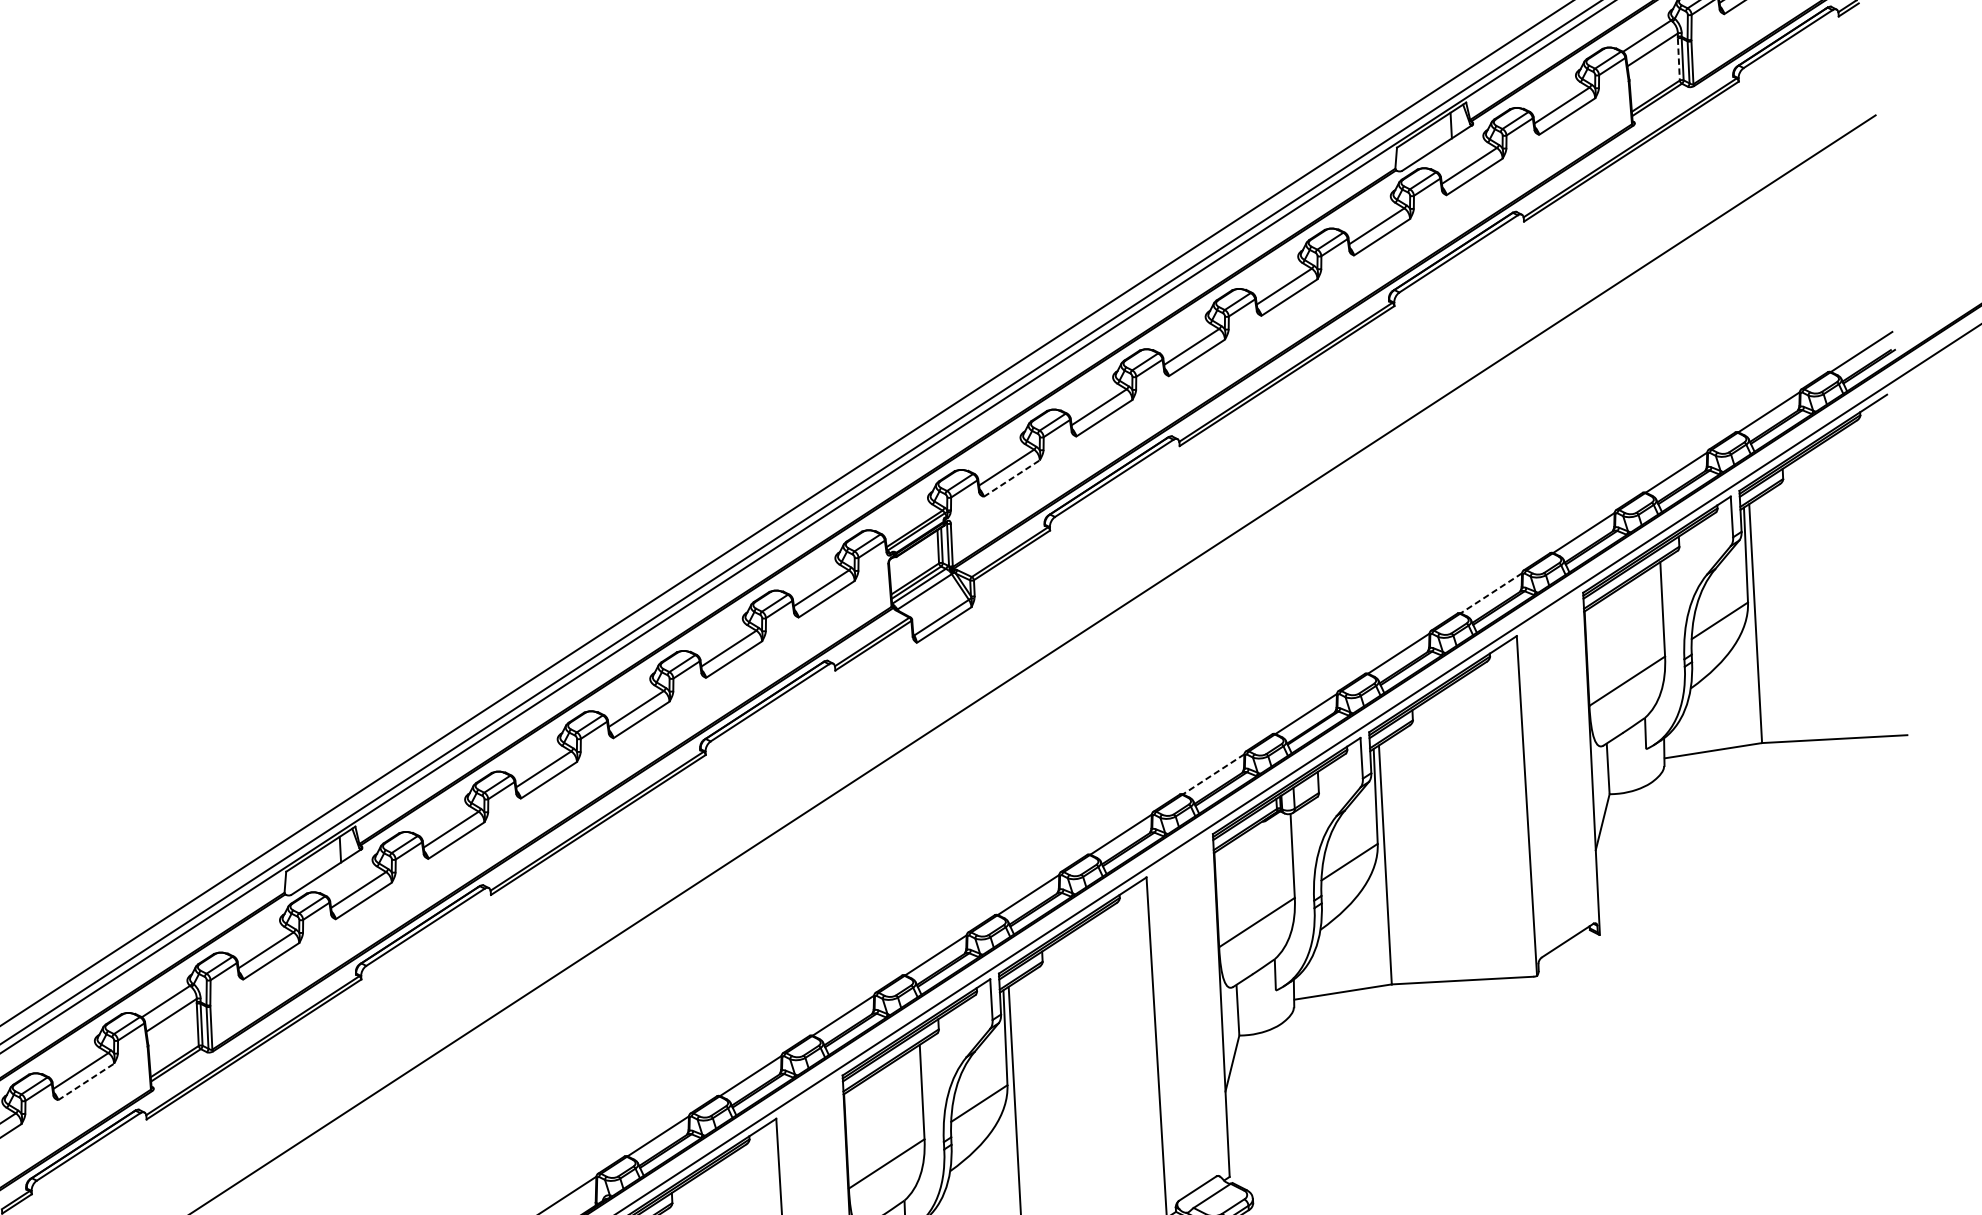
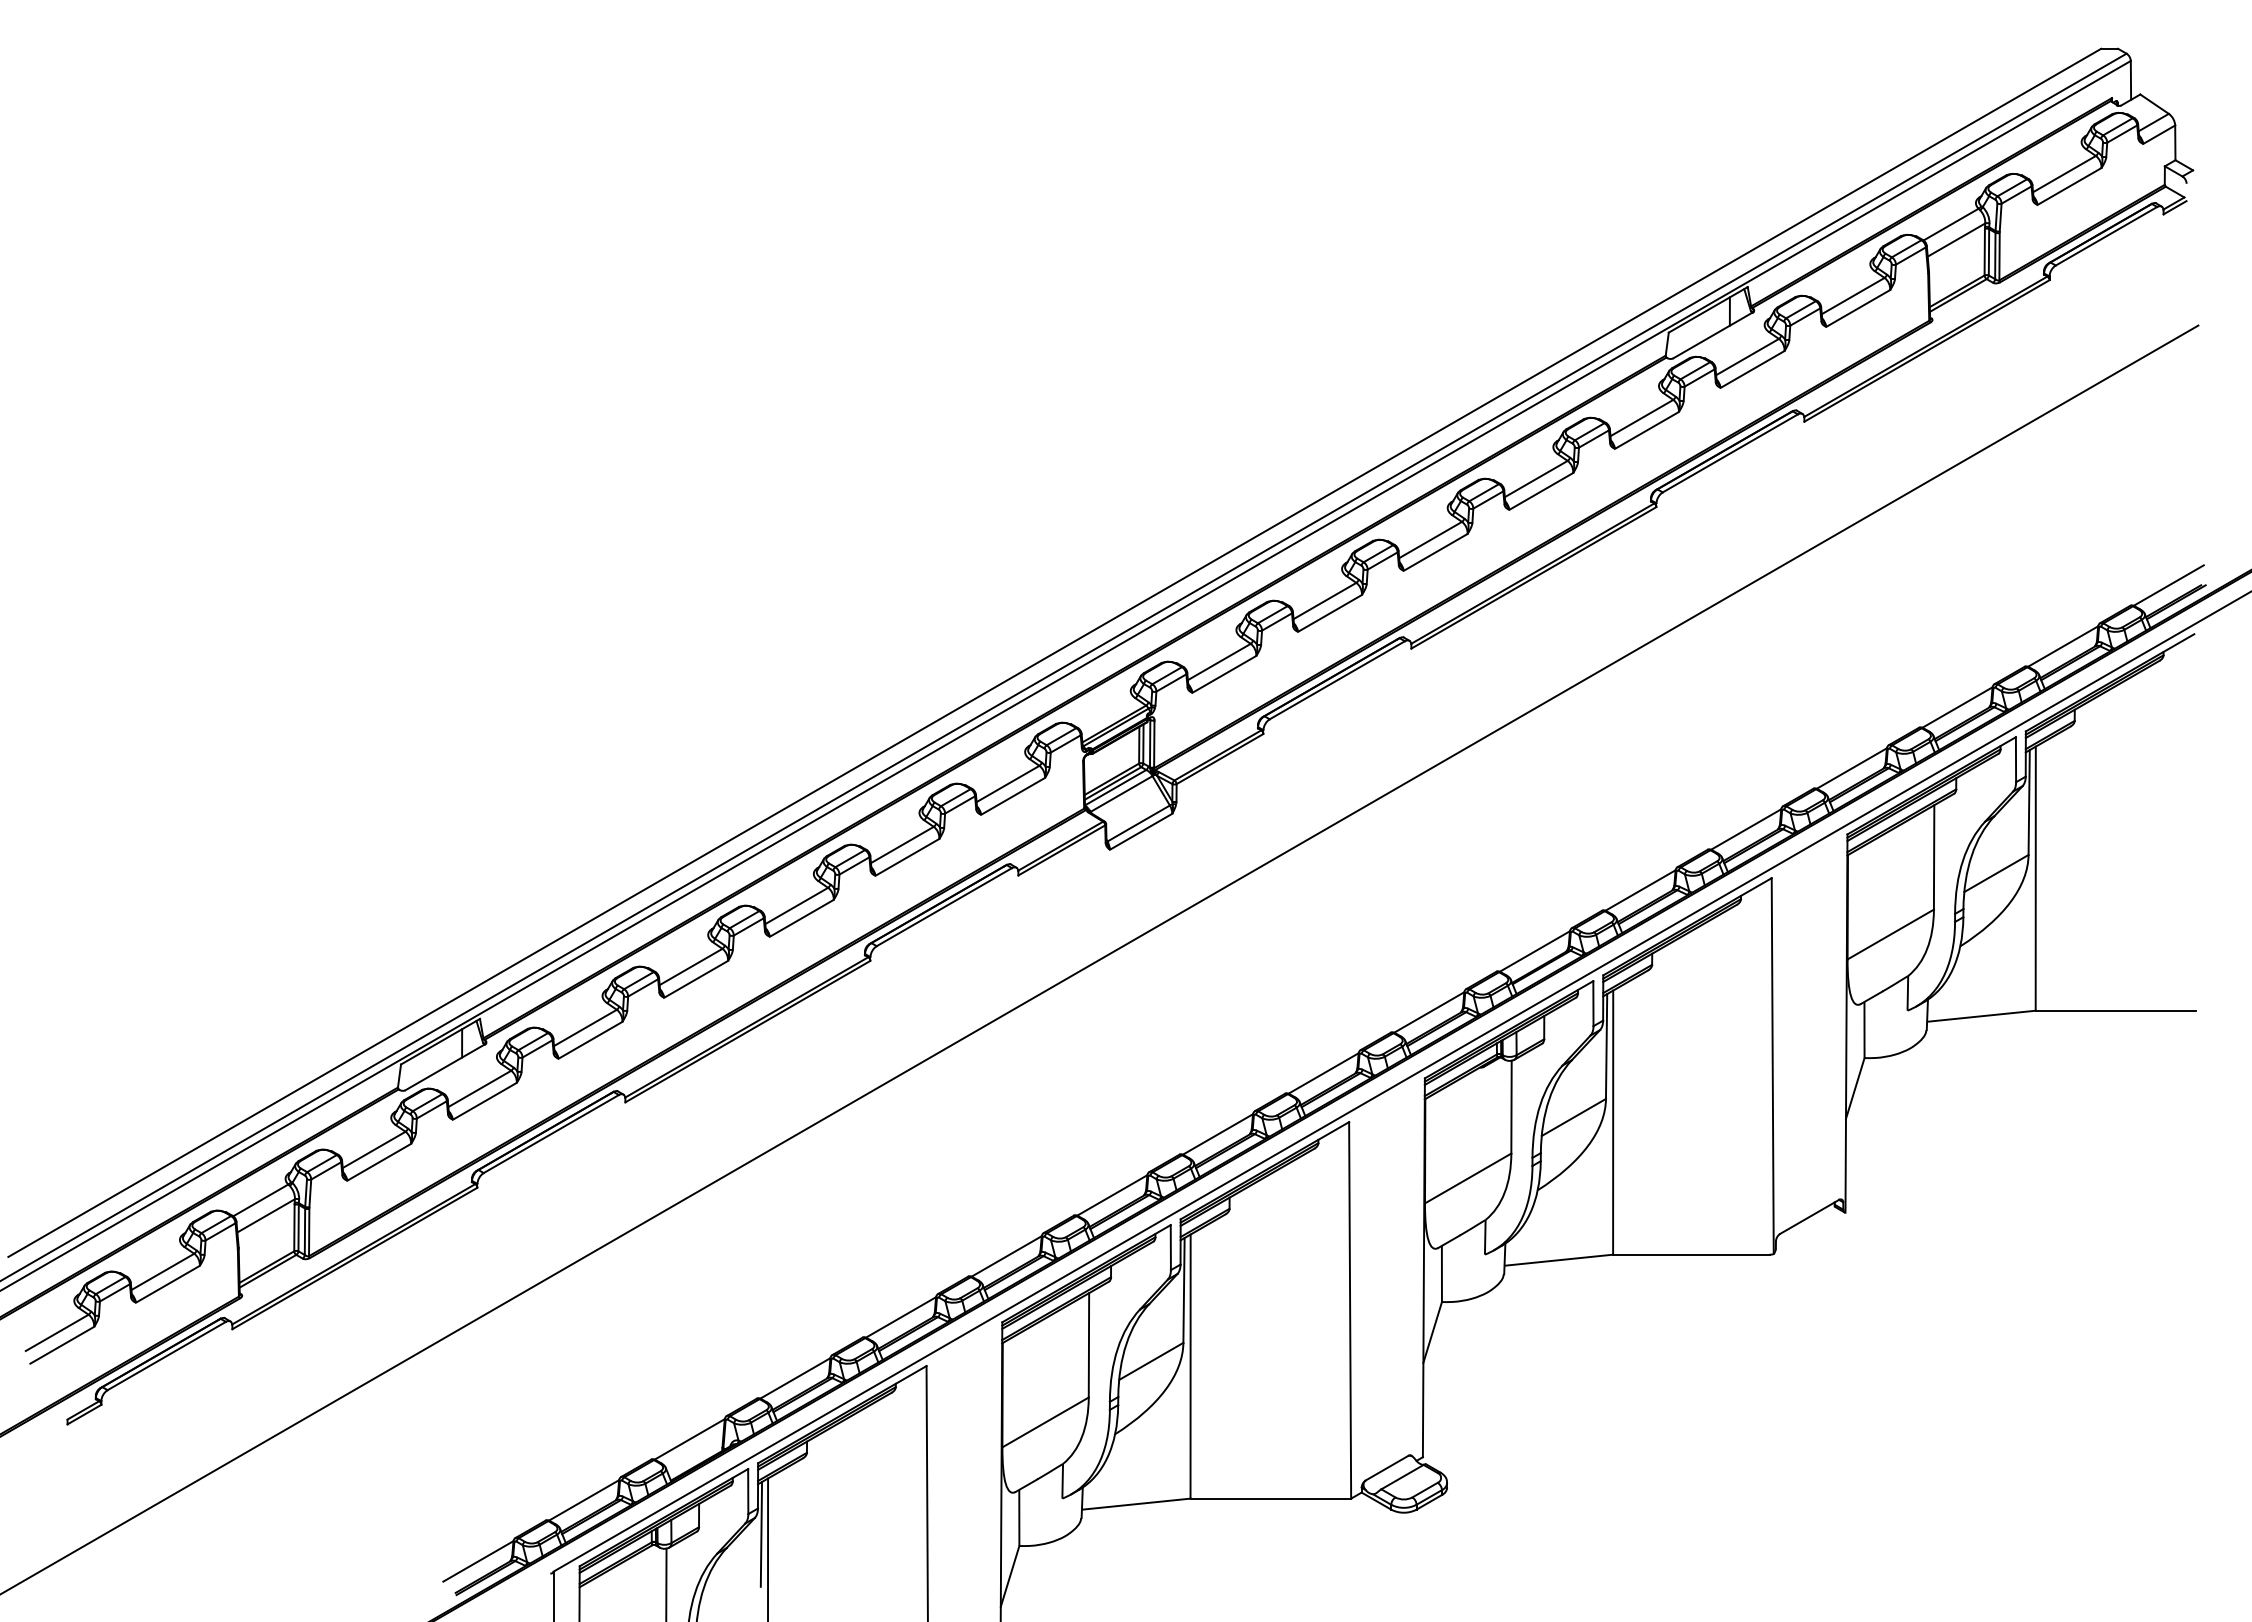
line: (1678, 59) -> (1984, 252), dashed -> solid
line: (1011, 478) -> (1224, 674), dashed -> solid
line: (1491, 593) -> (1746, 829), dashed -> solid
line: (1213, 774) -> (1429, 1012), dashed -> solid
line: (85, 1082) -> (167, 1284), dashed -> solid

